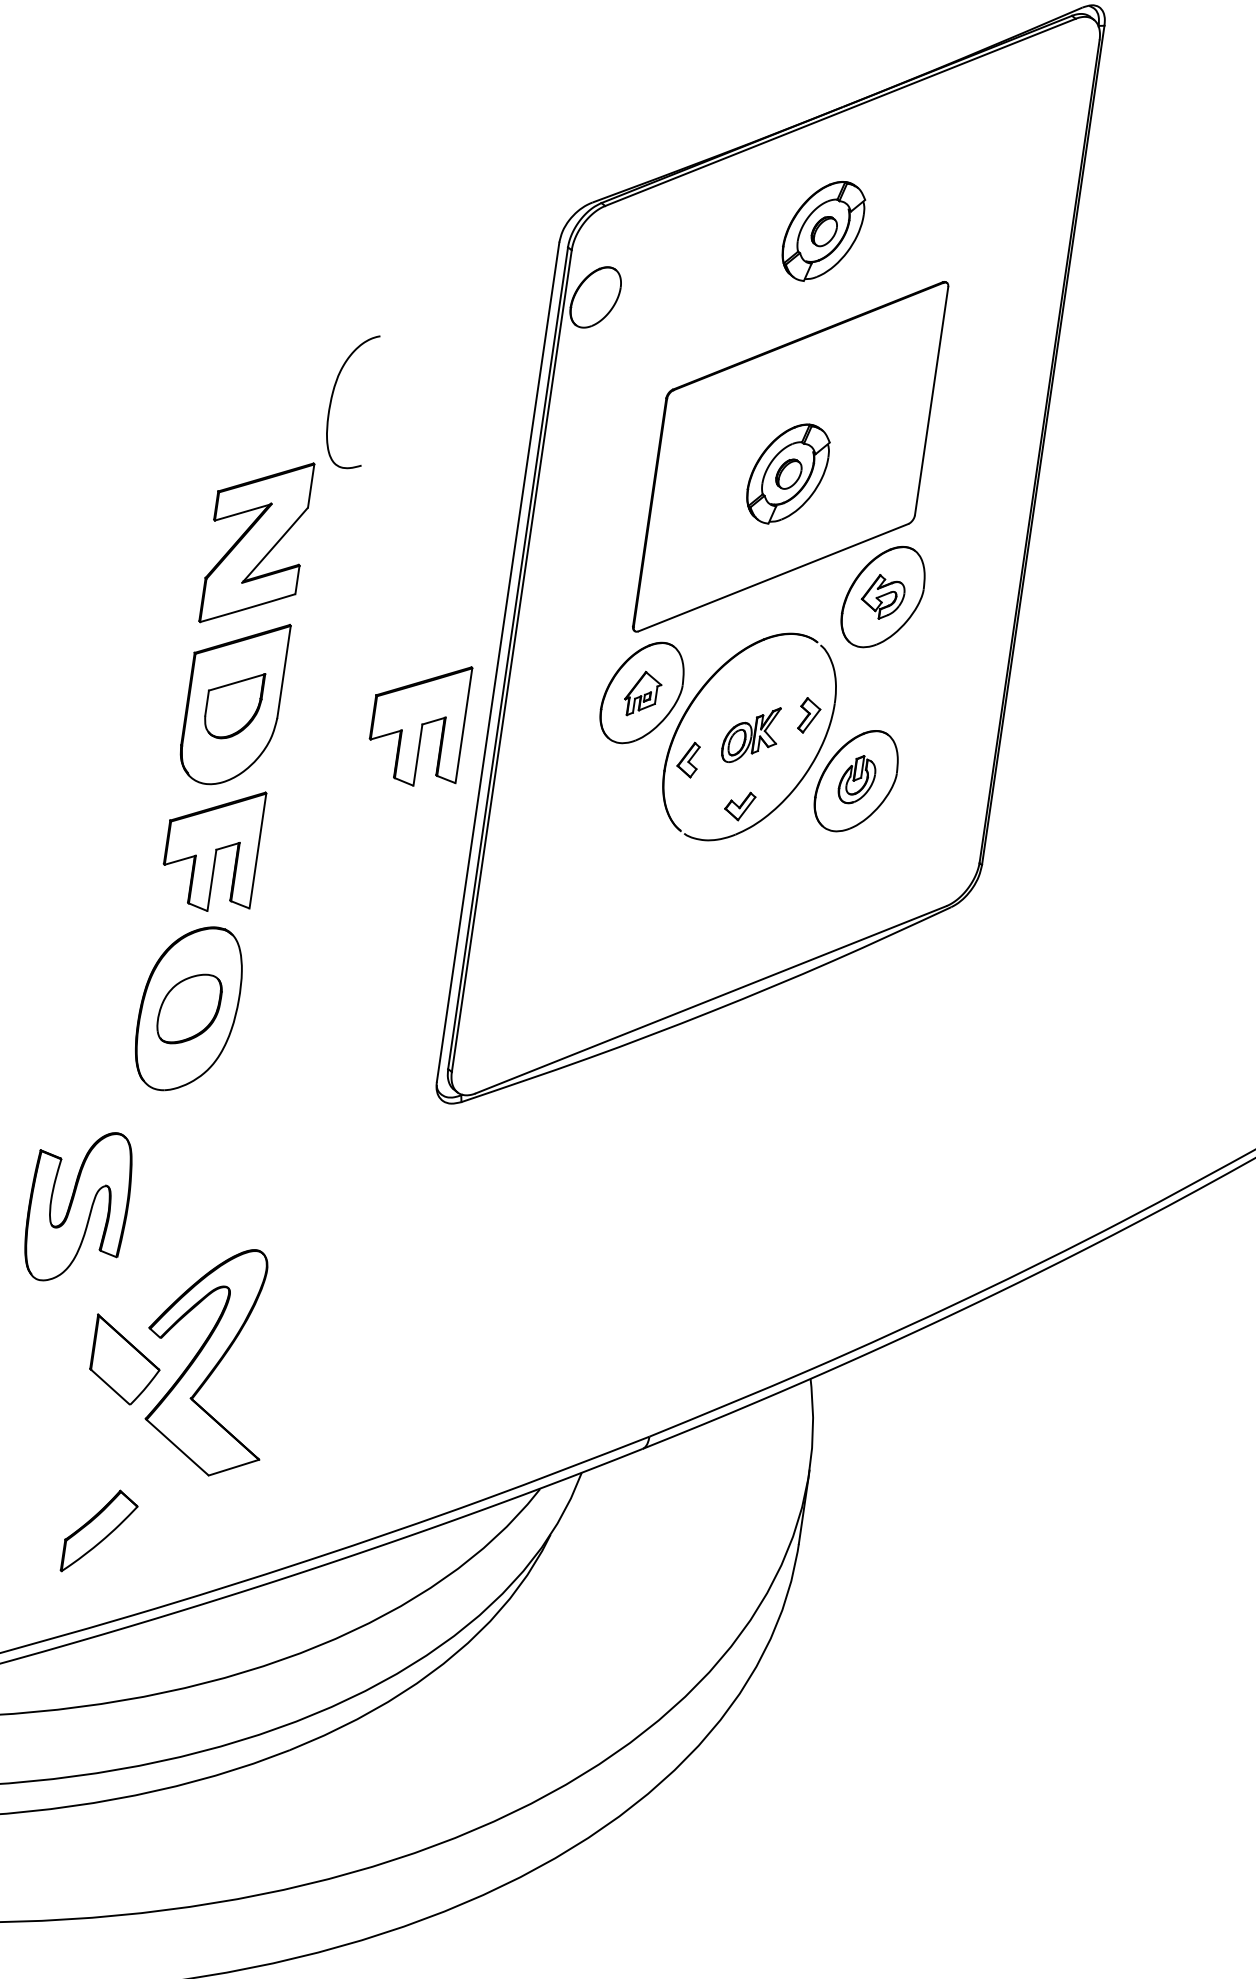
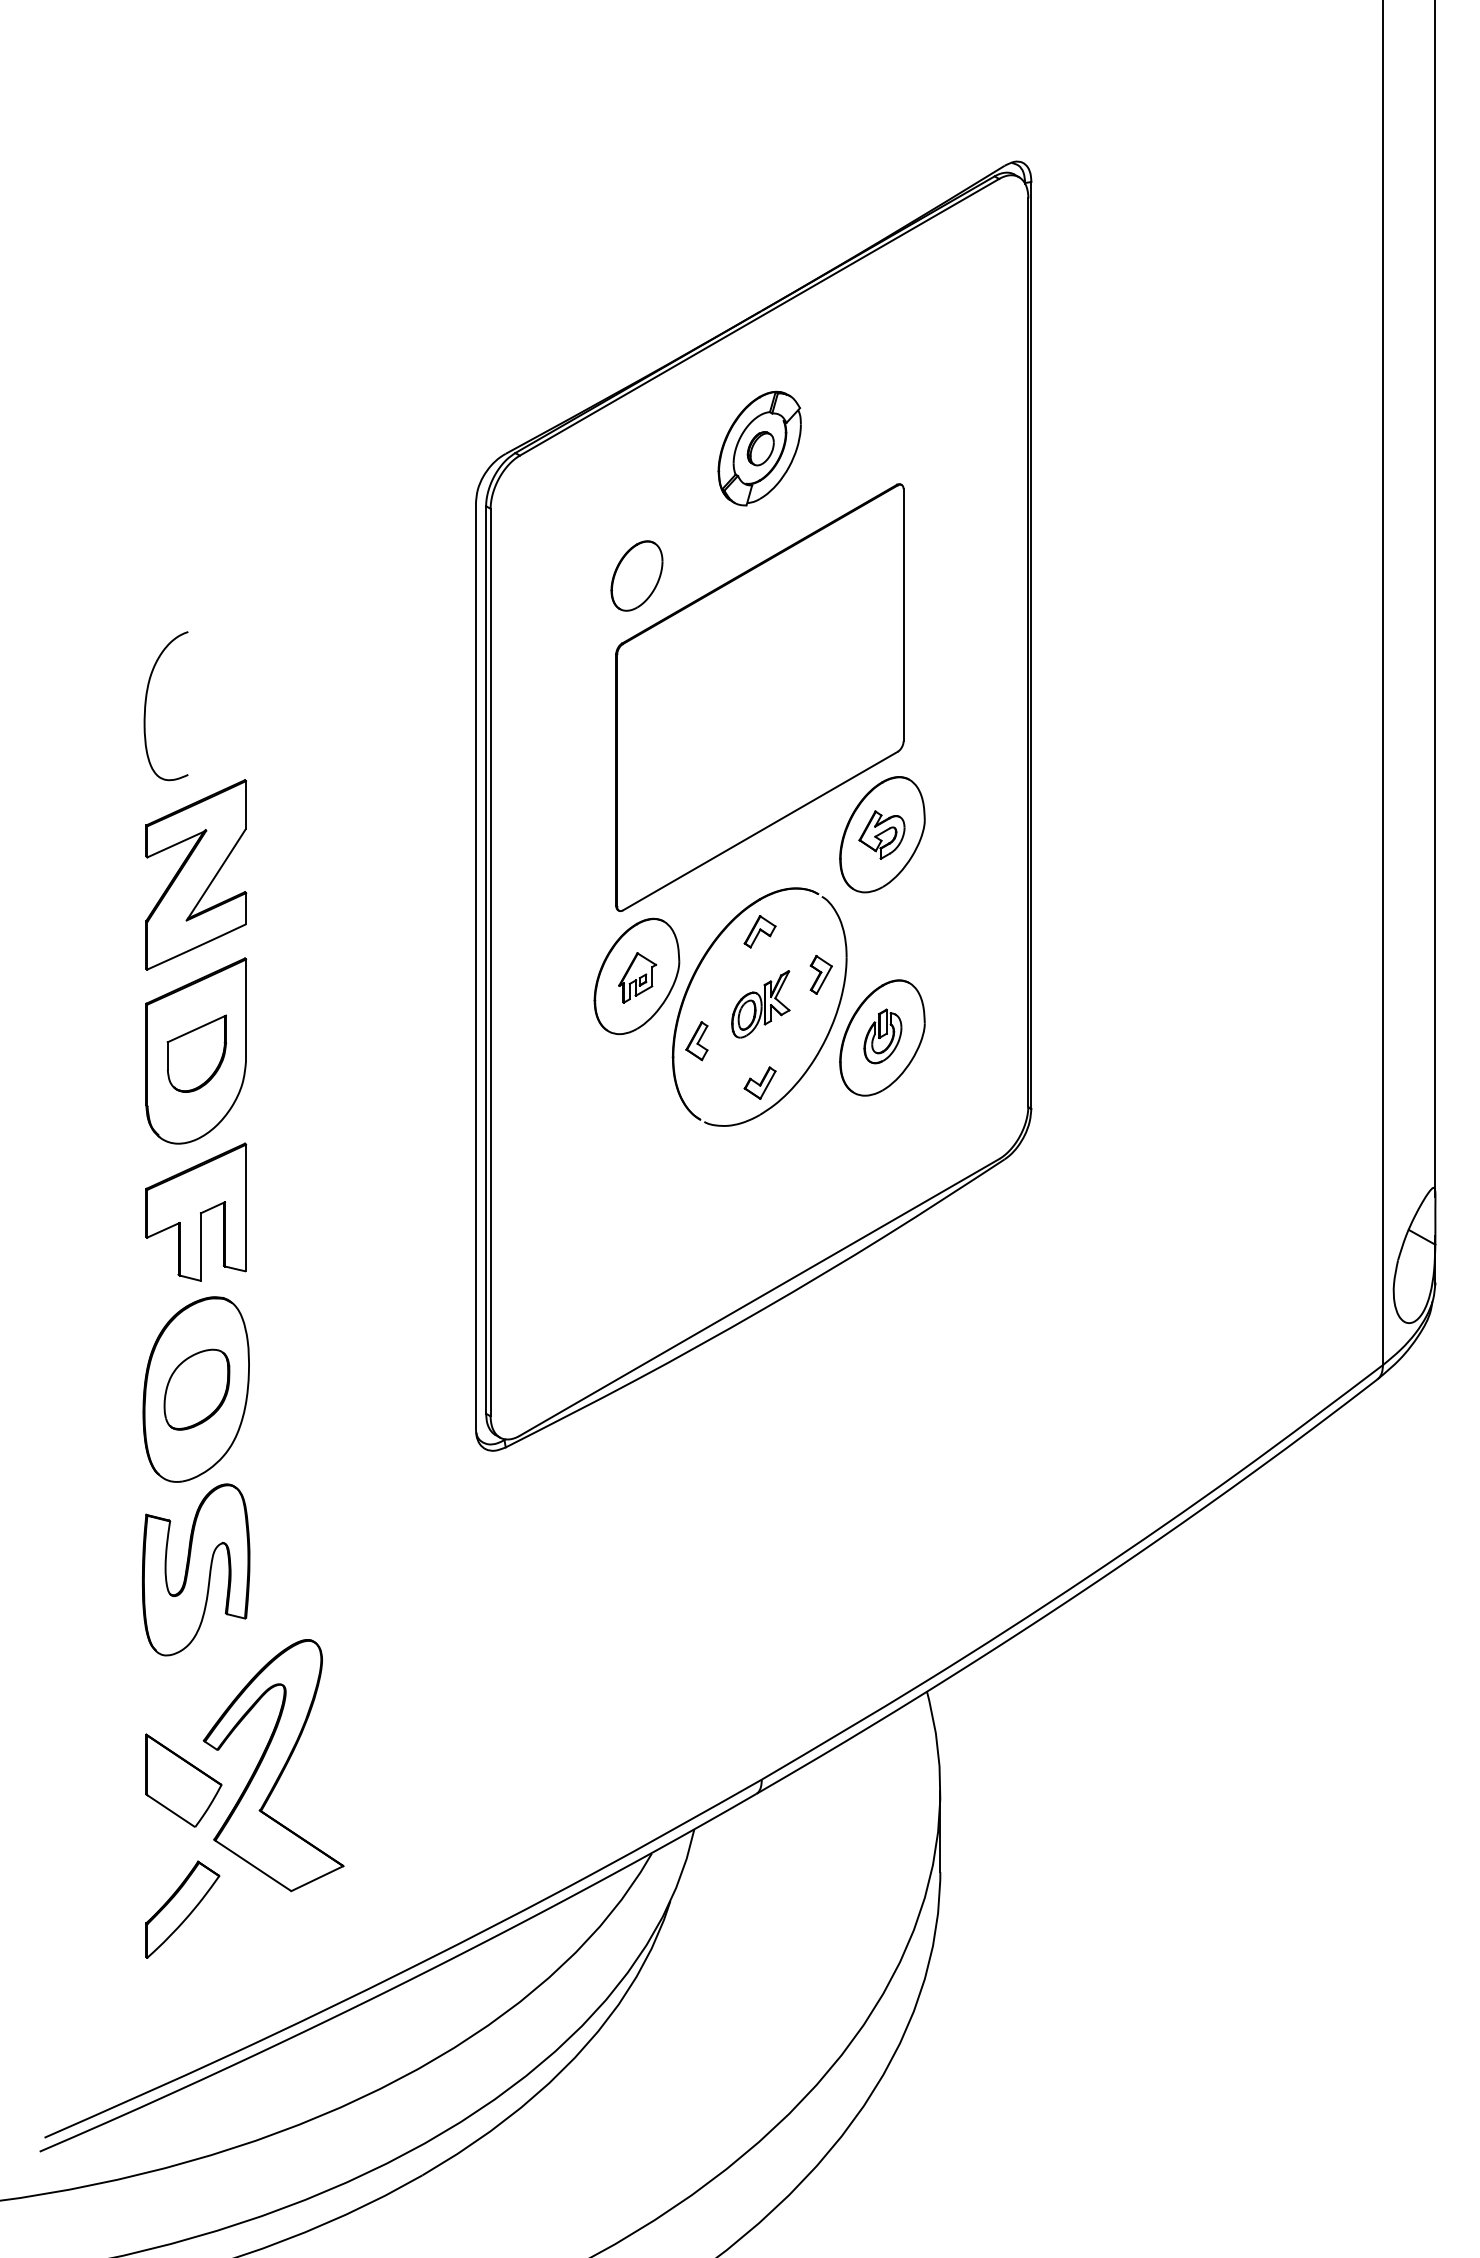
part: (595, 296) -> (636, 575), moved
curve: (332, 398) -> (146, 706), moved
part: (787, 473) -> (759, 716), removed
part: (759, 668) -> (759, 931), added
part: (418, 722) -> (399, 1043), removed
part: (78, 1206) -> (196, 1569), moved
part: (99, 1532) -> (182, 1909), moved

